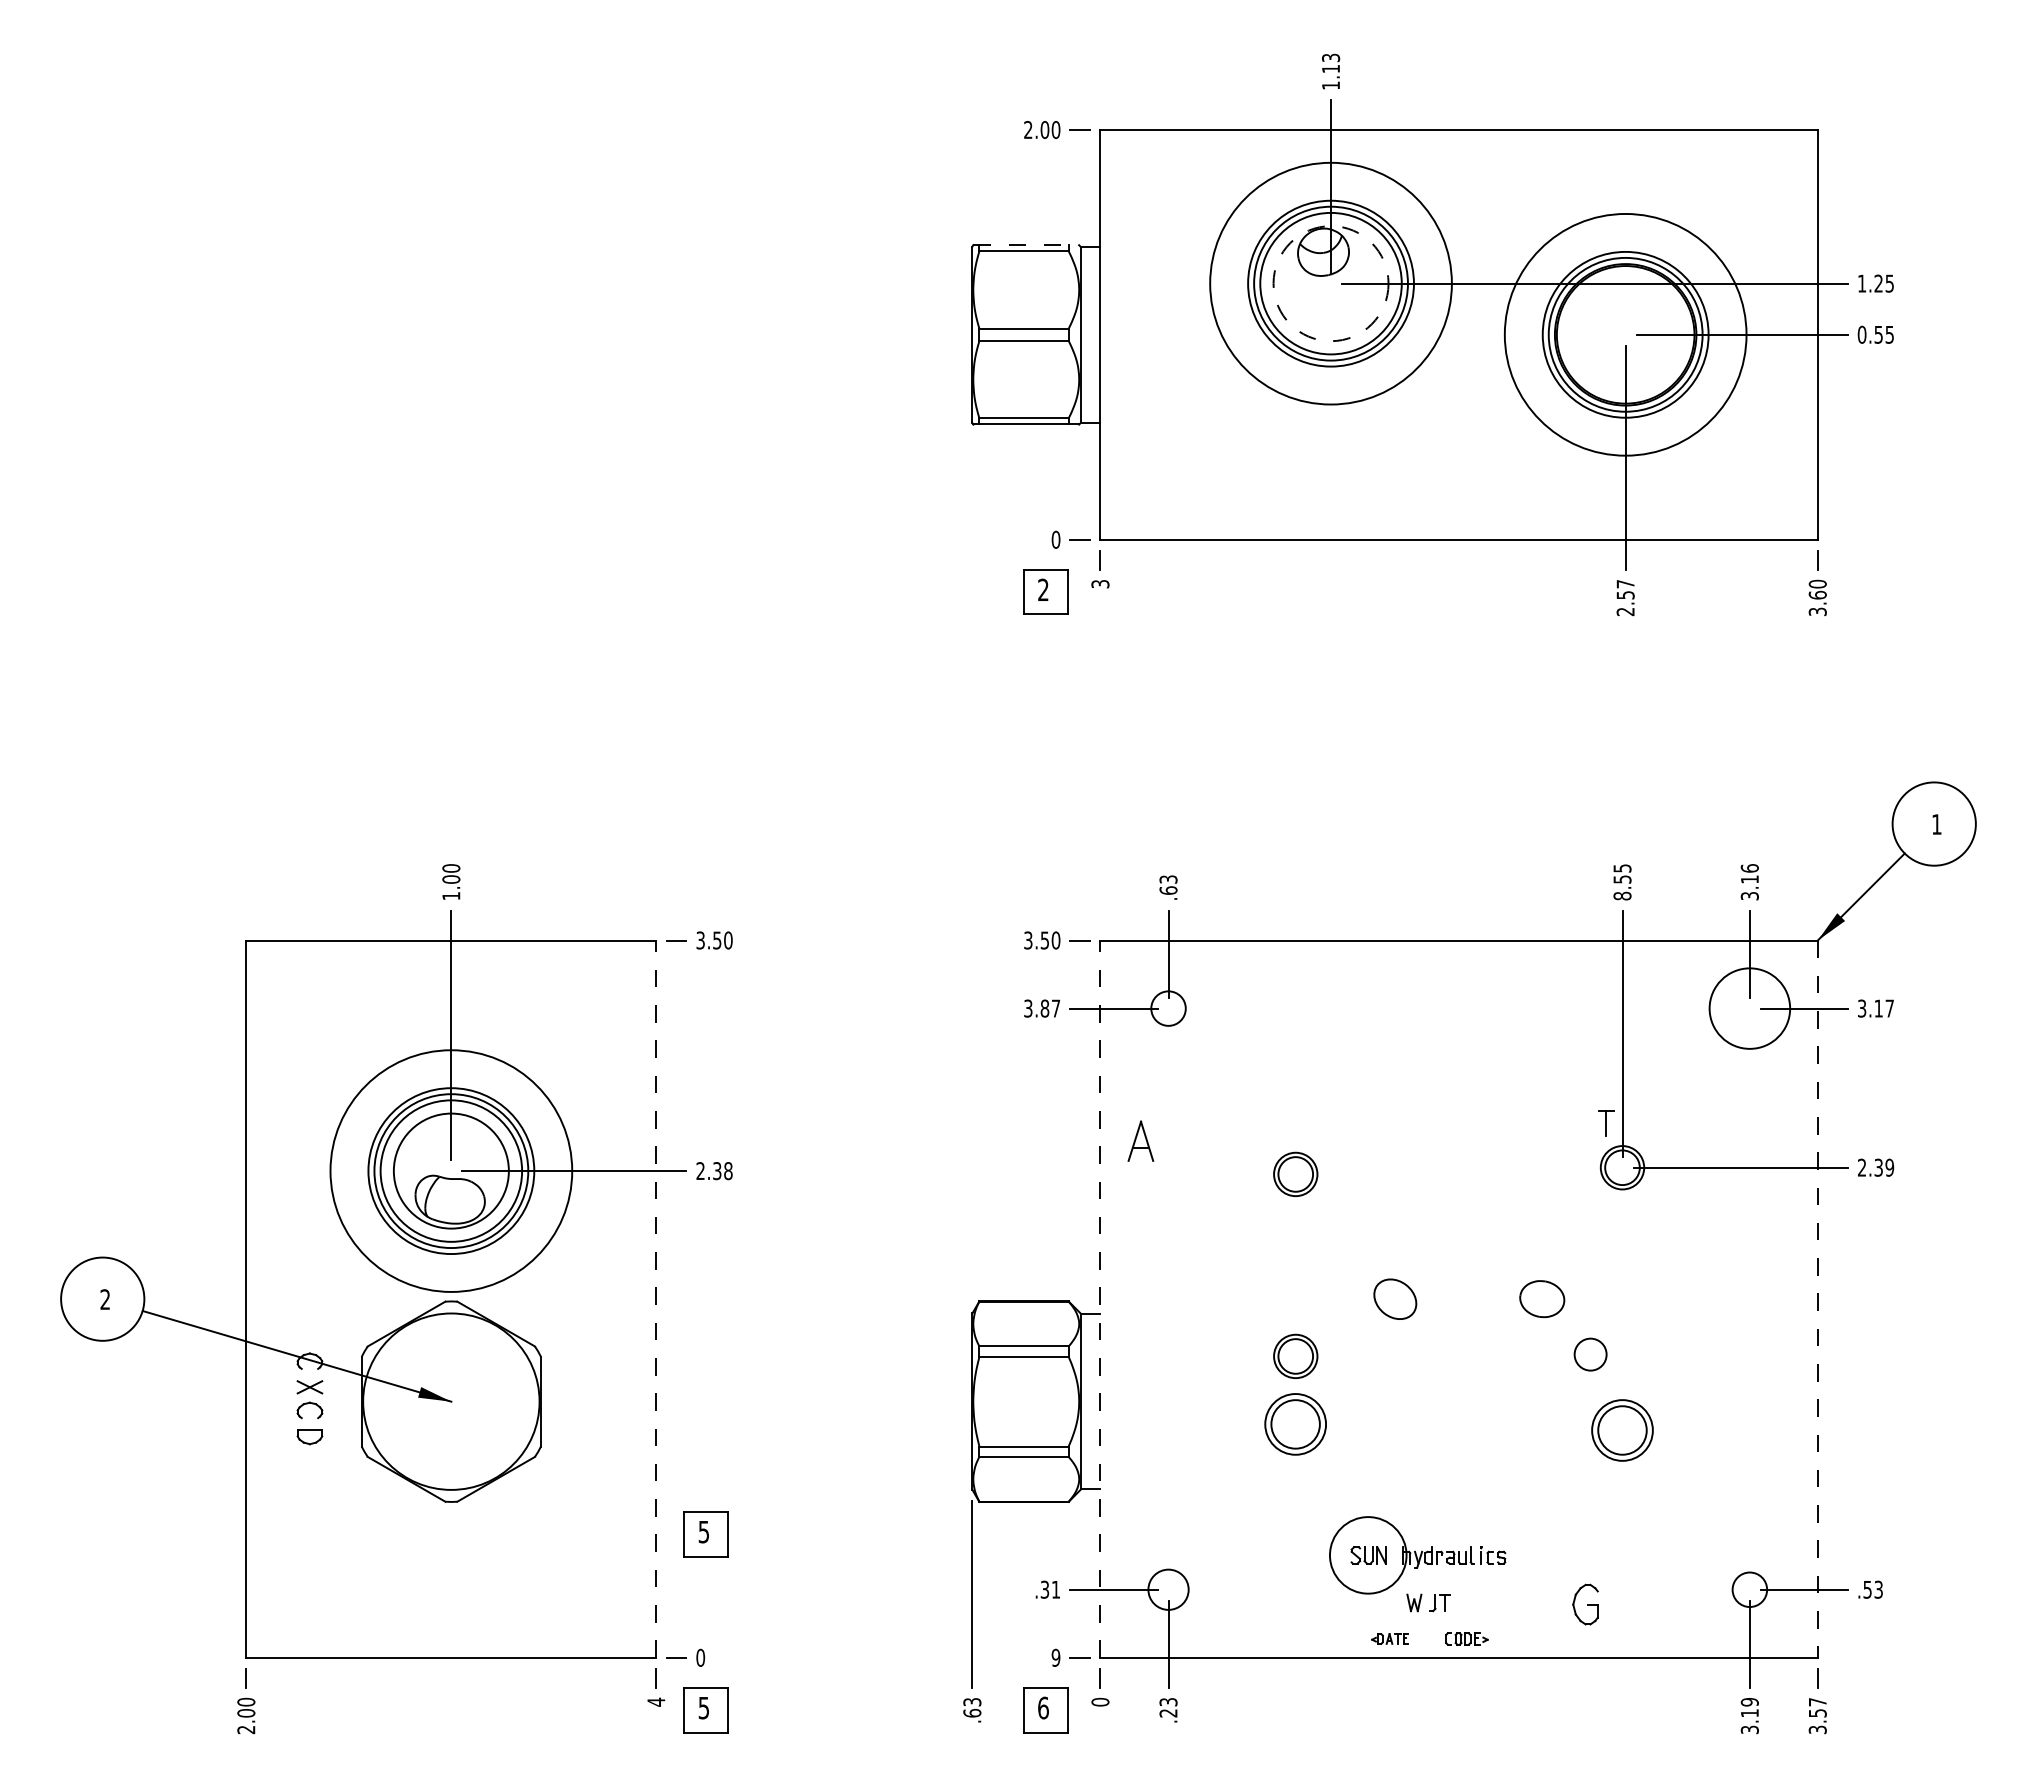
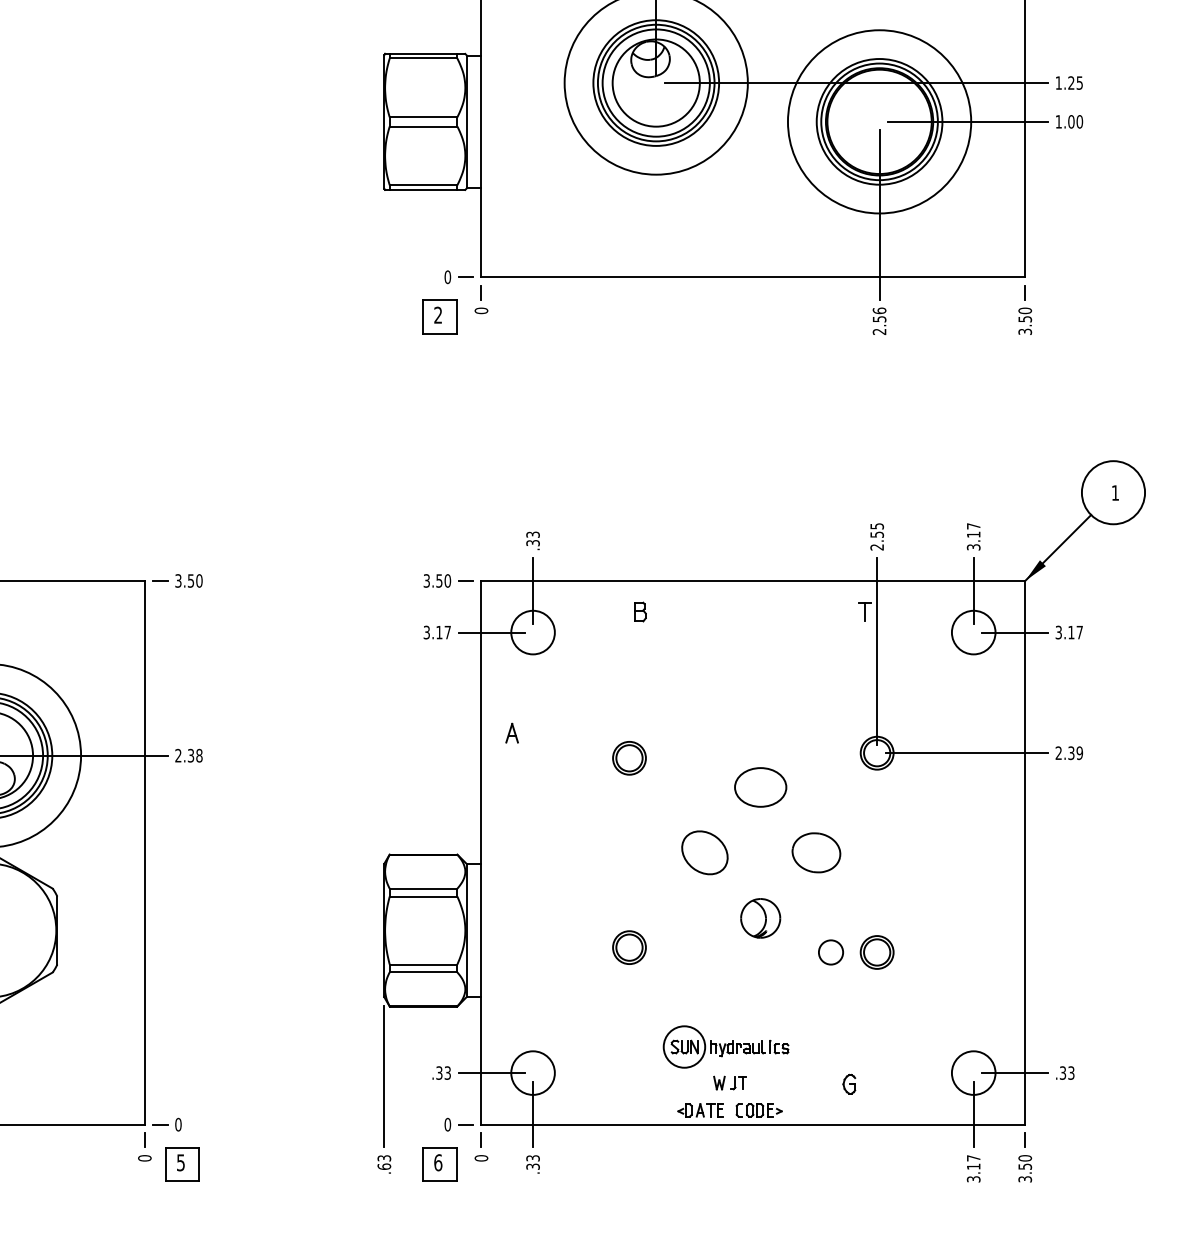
line: (1026, 245) -> (425, 54), dashed -> solid
circle: (1330, 283) -> (655, 82), dashed -> solid
text: (1875, 334) -> (1068, 121), 0.55 -> 1.00
text: (1100, 583) -> (481, 310), 3 -> 0
text: (1625, 583) -> (879, 310), 2.57 -> 2.56
text: (1817, 594) -> (1024, 318), 3.60 -> 3.50
text: (1749, 868) -> (973, 526), 3.16 -> 3.17
text: (1168, 890) -> (533, 543), .63 -> .33
text: (1622, 895) -> (877, 546), 8.55 -> 2.55
part: (1310, 981) -> (640, 612), added
text: (1044, 1008) -> (439, 632), 3.87 -> 3.17
circle: (1168, 1008) -> (533, 632), size x1.67
circle: (1749, 1008) -> (973, 632), size x0.71
part: (1606, 1123) -> (865, 612), moved
part: (1140, 1141) -> (511, 733), size x0.62
part: (1468, 1212) -> (760, 787), added
part: (1541, 1298) -> (815, 852), size x1.43
line: (656, 1299) -> (144, 853), dashed -> solid
line: (1100, 1299) -> (481, 853), dashed -> solid
part: (1395, 1299) -> (705, 853), size x1.43
line: (1817, 1299) -> (1024, 853), dashed -> solid
circle: (1590, 1354) -> (830, 952), moved
part: (1295, 1355) -> (629, 895), removed
part: (1468, 1385) -> (760, 918), added
part: (1295, 1423) -> (629, 947), size x0.71
part: (1622, 1430) -> (877, 952), size x0.71
part: (705, 1534) -> (182, 1031), removed
circle: (1367, 1555) -> (683, 1047), size x0.71
text: (1055, 1589) -> (447, 1072), .31 -> .33
circle: (1168, 1589) -> (533, 1072), size x1.43
circle: (1749, 1589) -> (973, 1072), size x1.67
text: (1867, 1589) -> (1062, 1072), .53 -> .33
part: (1585, 1604) -> (849, 1084), size x0.62
part: (1389, 1638) -> (700, 1110), size x1.67
part: (1466, 1638) -> (758, 1110), size x1.43
text: (1055, 1657) -> (447, 1124), 9 -> 0
text: (656, 1701) -> (144, 1157), 4 -> 0
text: (1817, 1701) -> (1024, 1157), 3.57 -> 3.50
text: (1749, 1702) -> (973, 1158), 3.19 -> 3.17
text: (1168, 1713) -> (533, 1166), .23 -> .33

